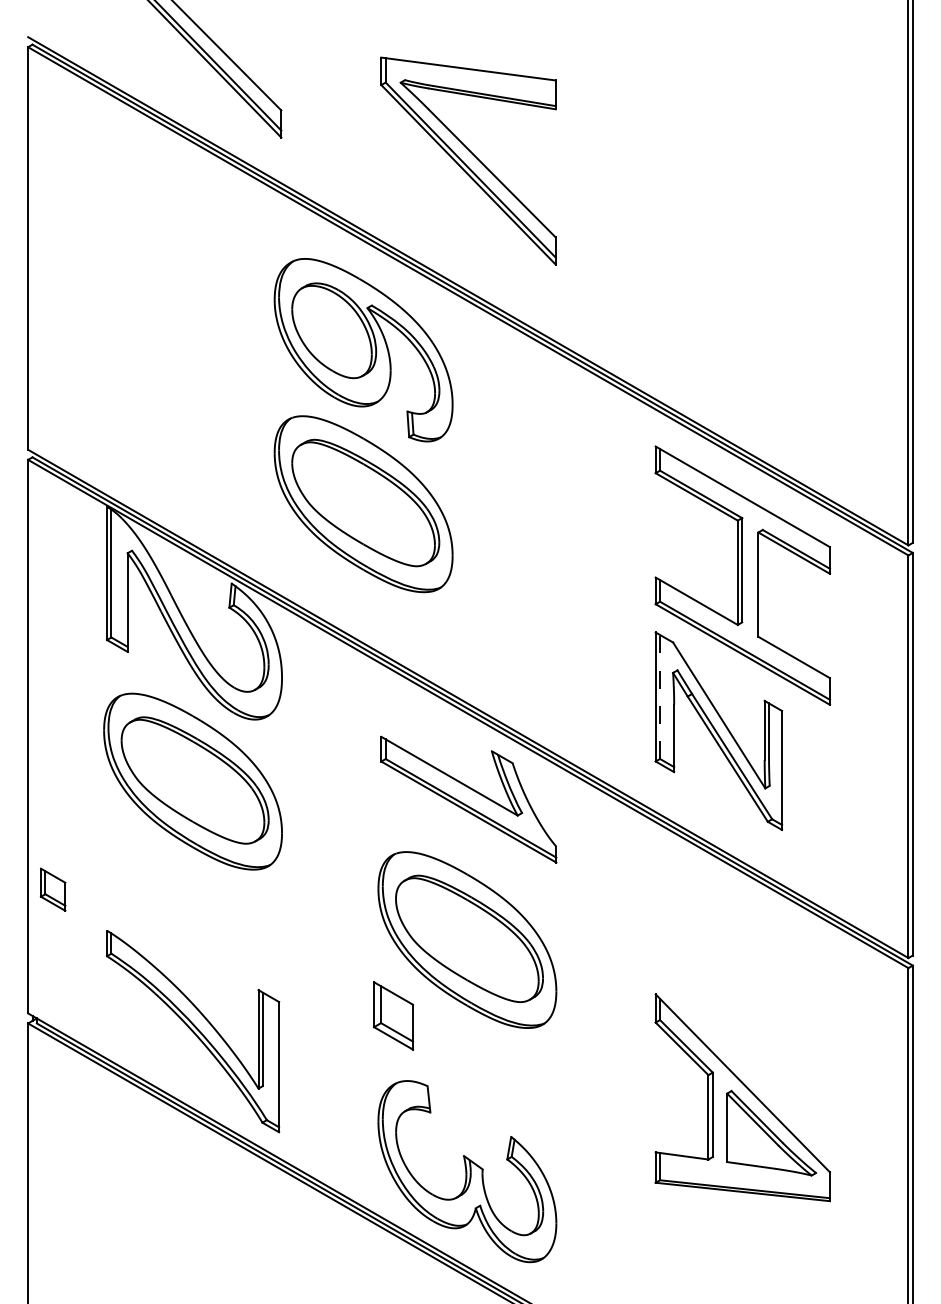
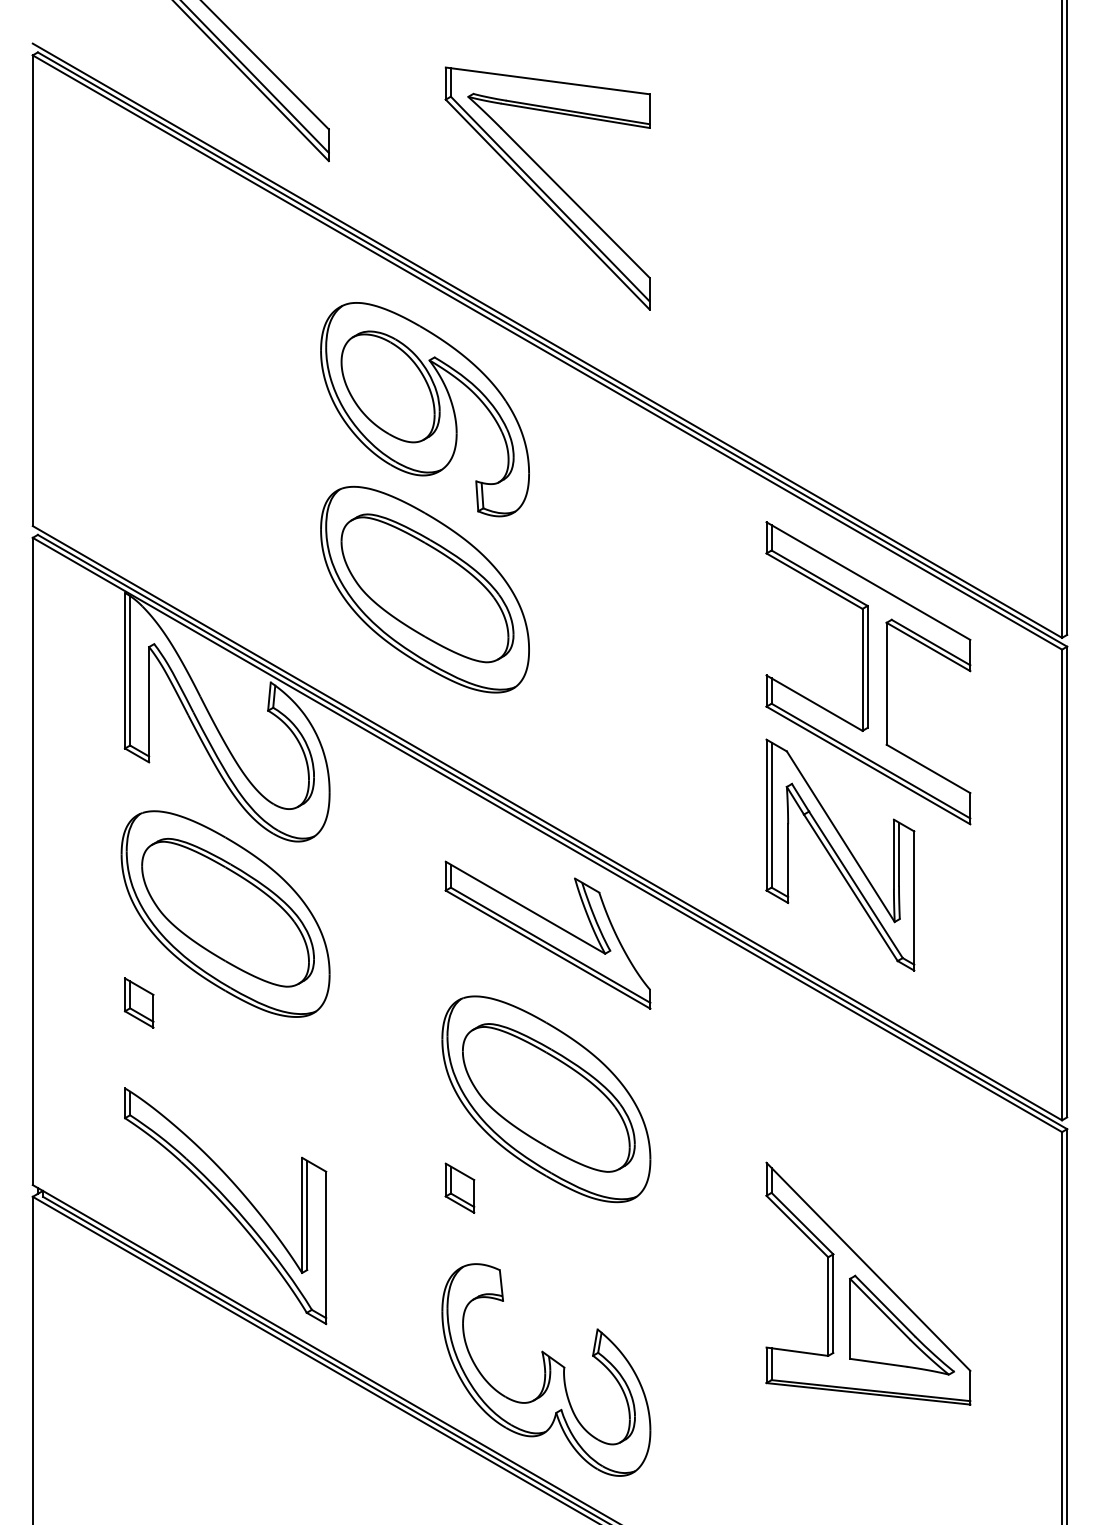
line: (660, 696) -> (772, 814), dashed -> solid
part: (53, 889) -> (139, 1002), moved
part: (393, 1016) -> (459, 1188), size x0.62

